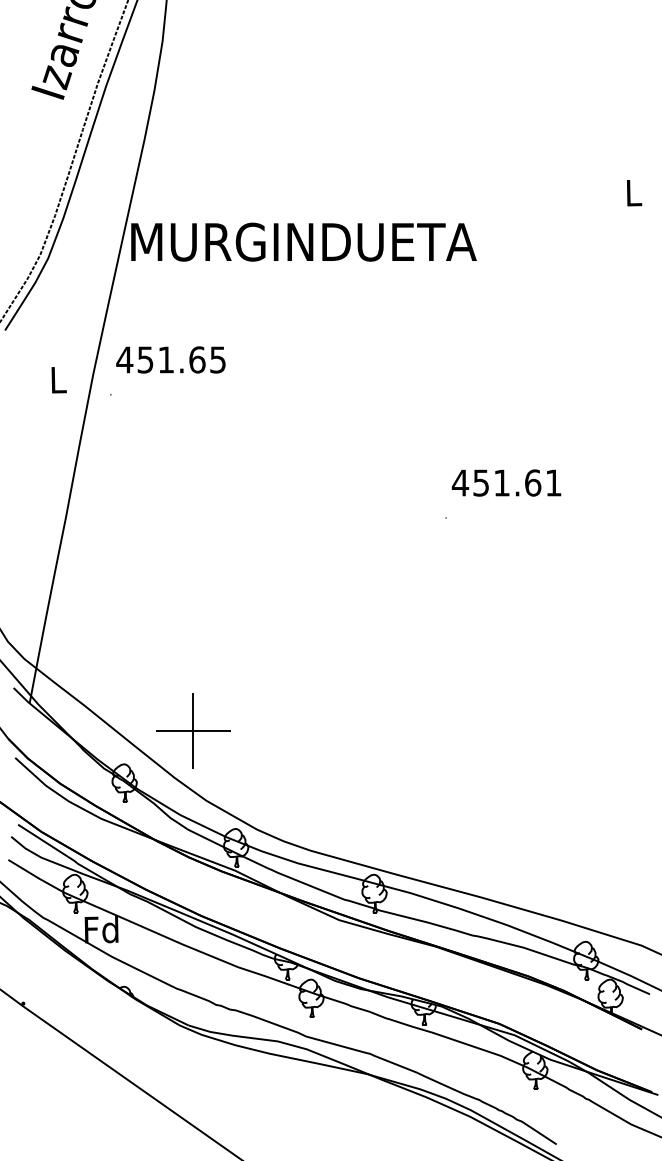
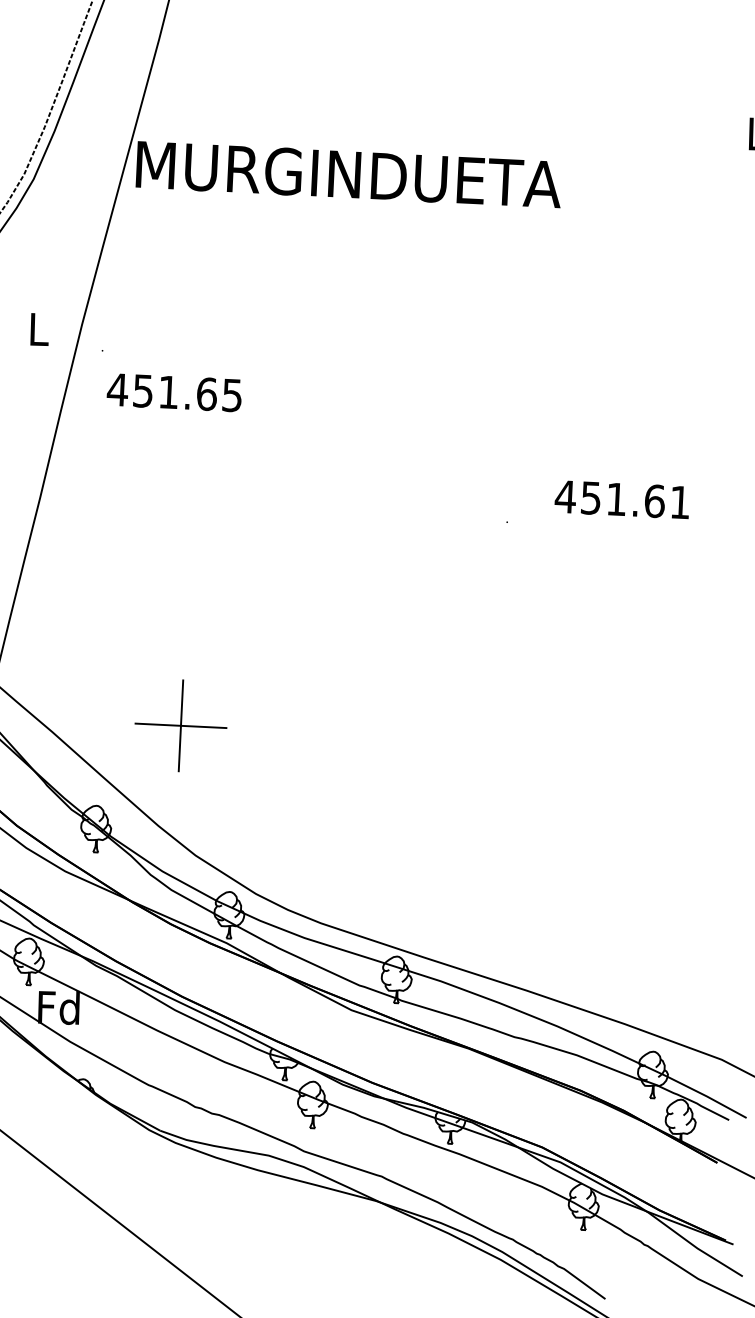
text: (170, 359) -> (173, 392), moved
text: (506, 482) -> (622, 498), moved
part: (193, 730) -> (181, 725), moved

